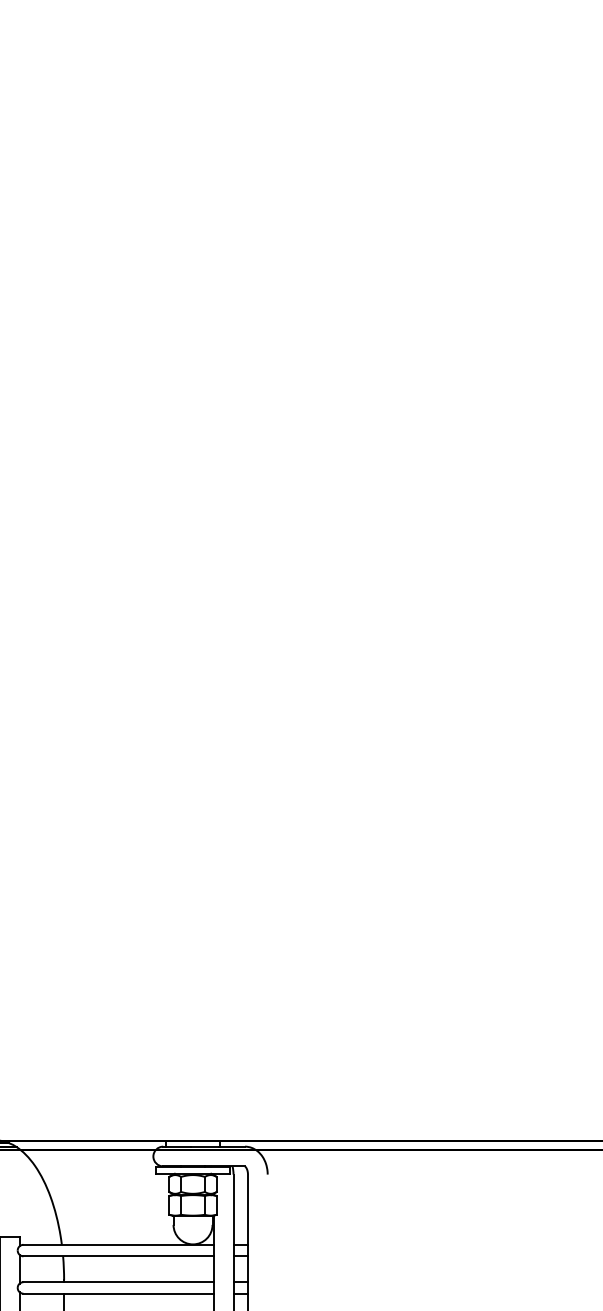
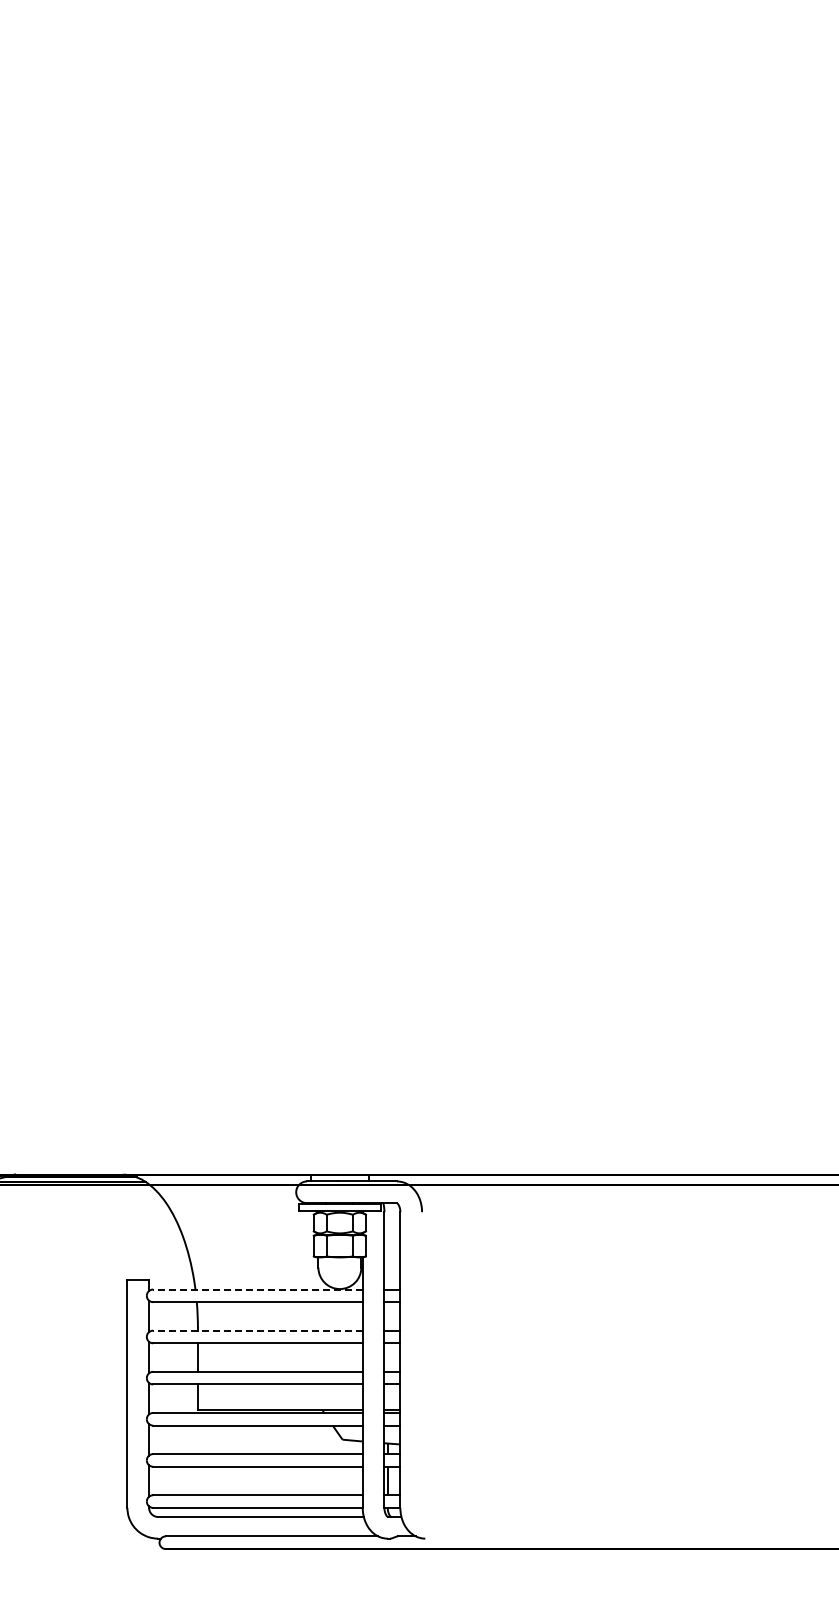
line: (118, 1244) -> (257, 1289), solid -> dashed
line: (118, 1282) -> (257, 1330), solid -> dashed

